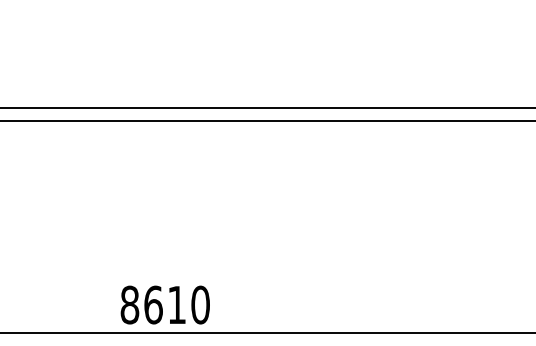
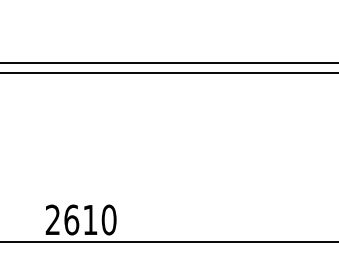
text: (129, 304) -> (52, 219), 8610 -> 2610

